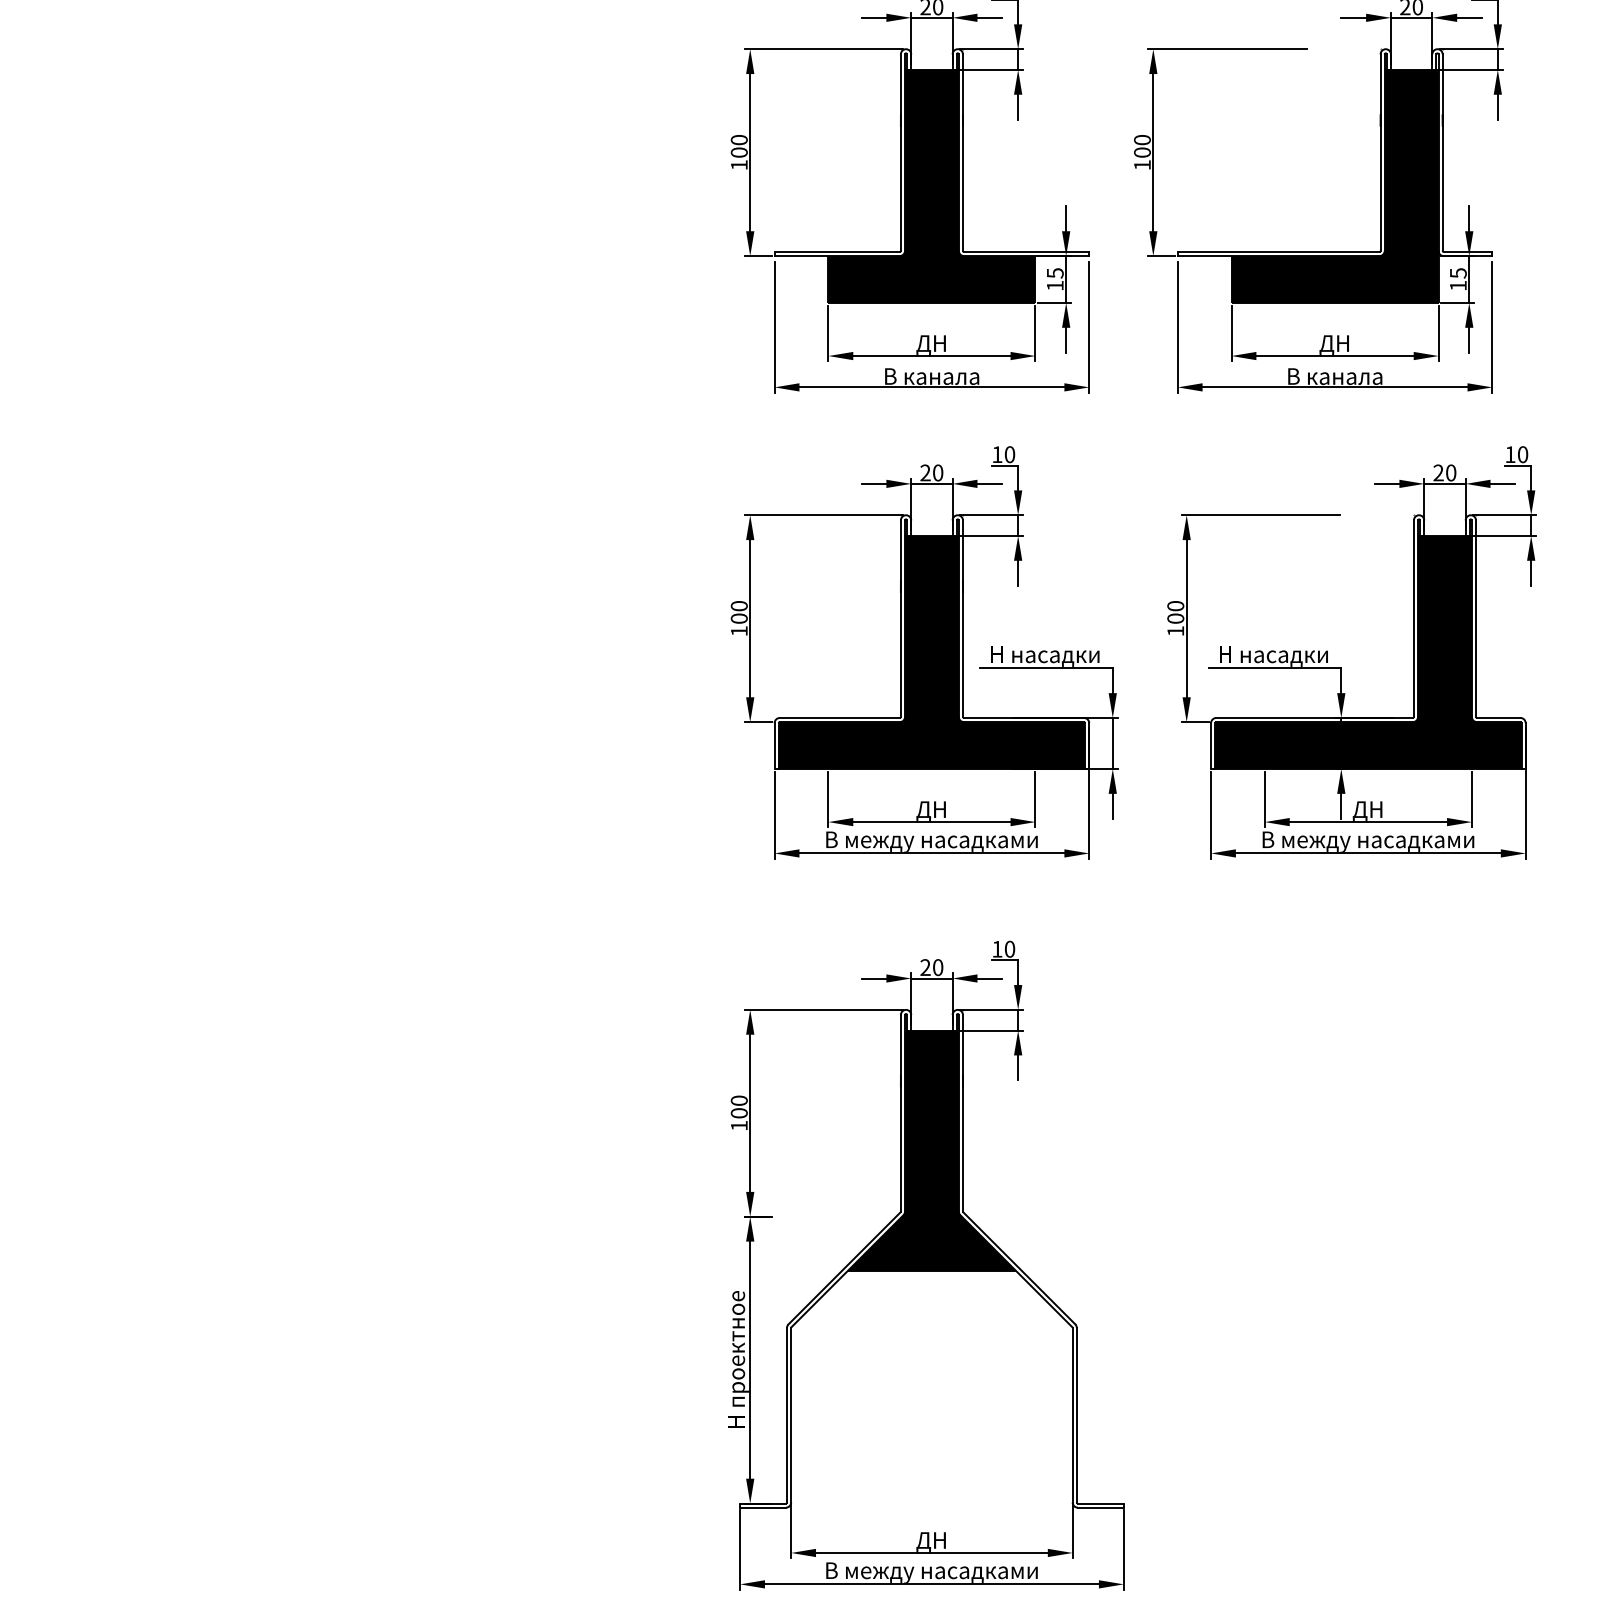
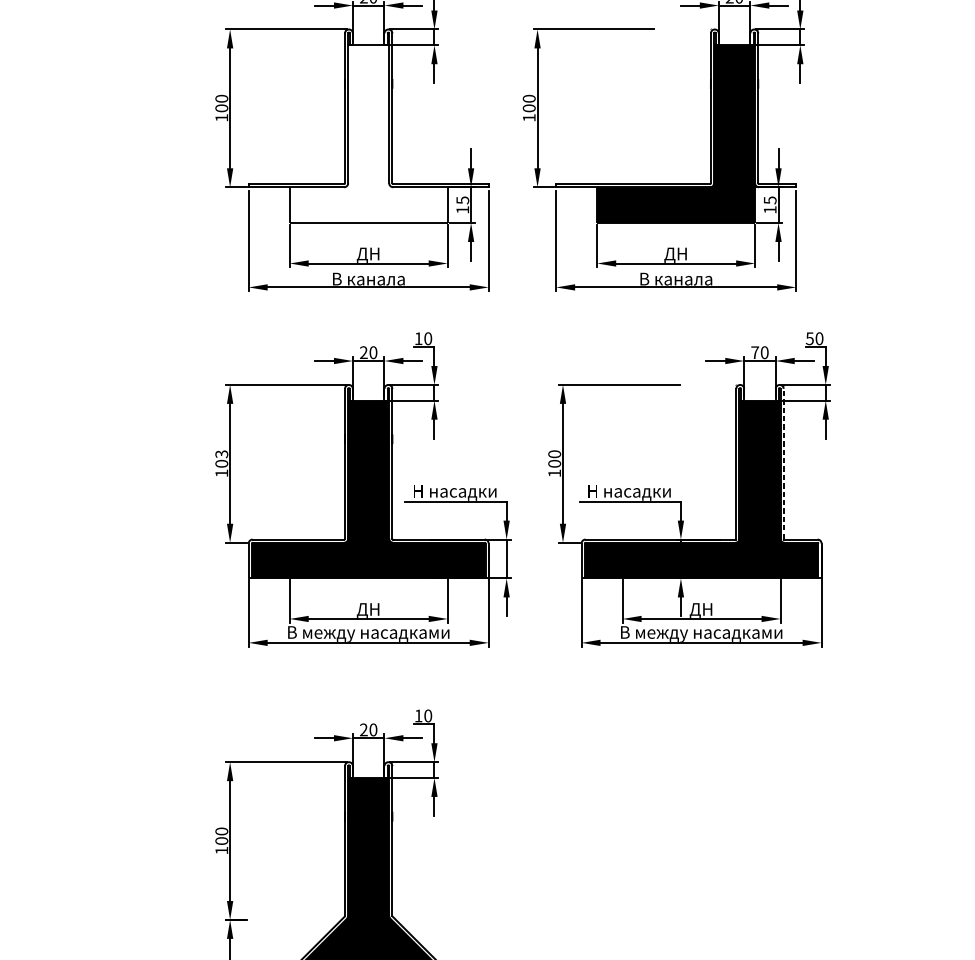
fill: (931, 185) -> (368, 133), removed
text: (1510, 454) -> (809, 338), 10 -> 50
text: (1438, 472) -> (755, 352), 20 -> 70
text: (739, 606) -> (221, 454), 100 -> 103
line: (1476, 618) -> (784, 463), solid -> dashed

